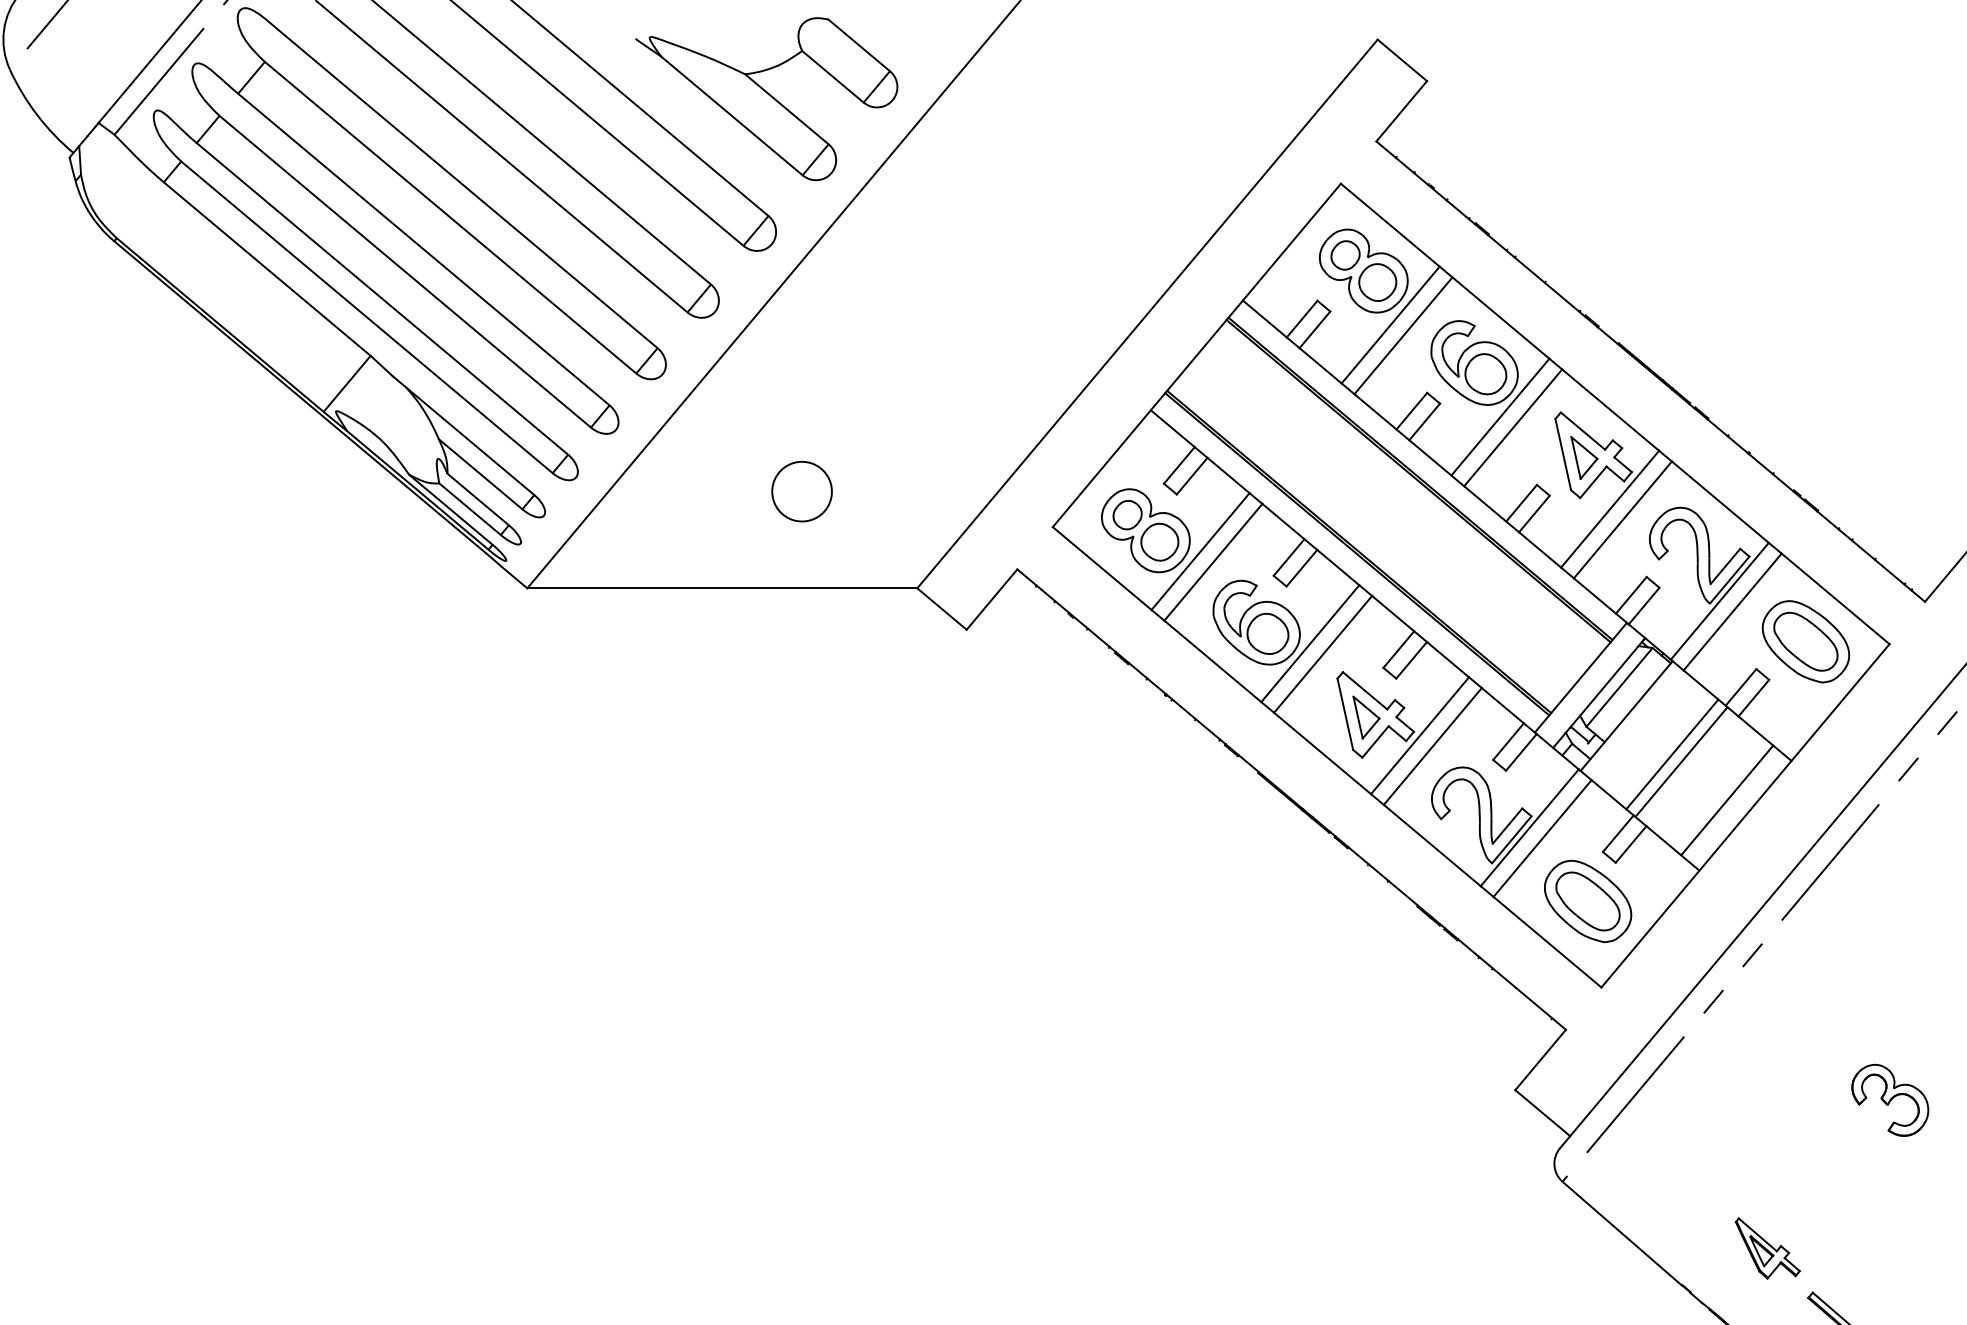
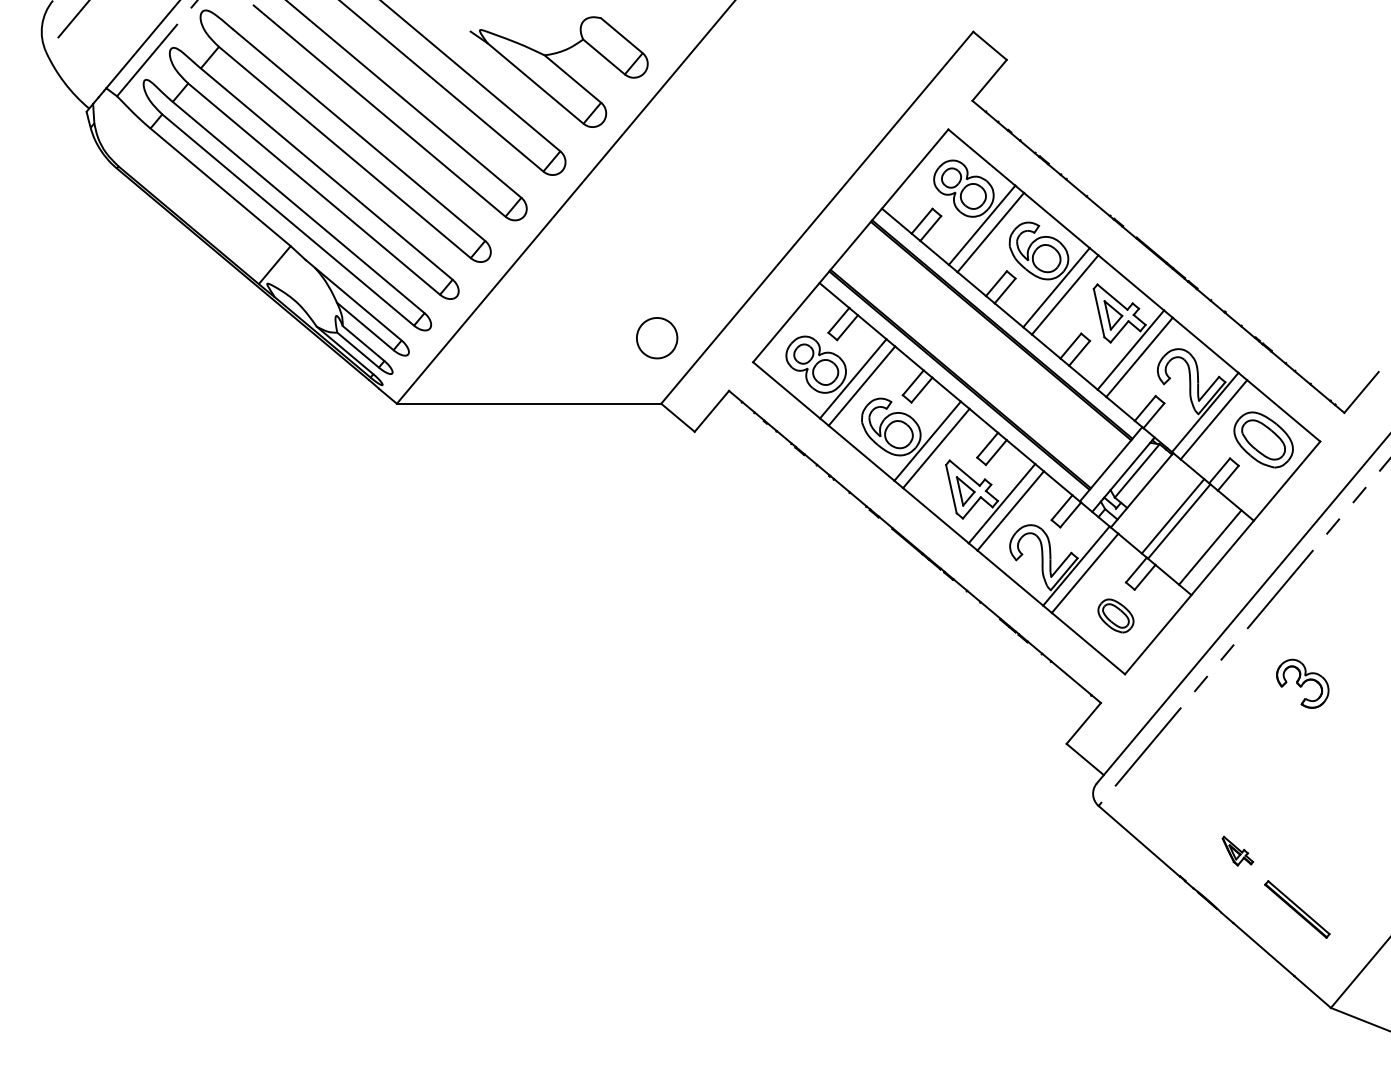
part: (802, 492) -> (657, 338), moved
part: (1587, 900) -> (1115, 615), size x0.6
part: (1889, 1099) -> (1302, 683), moved
part: (1767, 1247) -> (1237, 850), size x0.7

